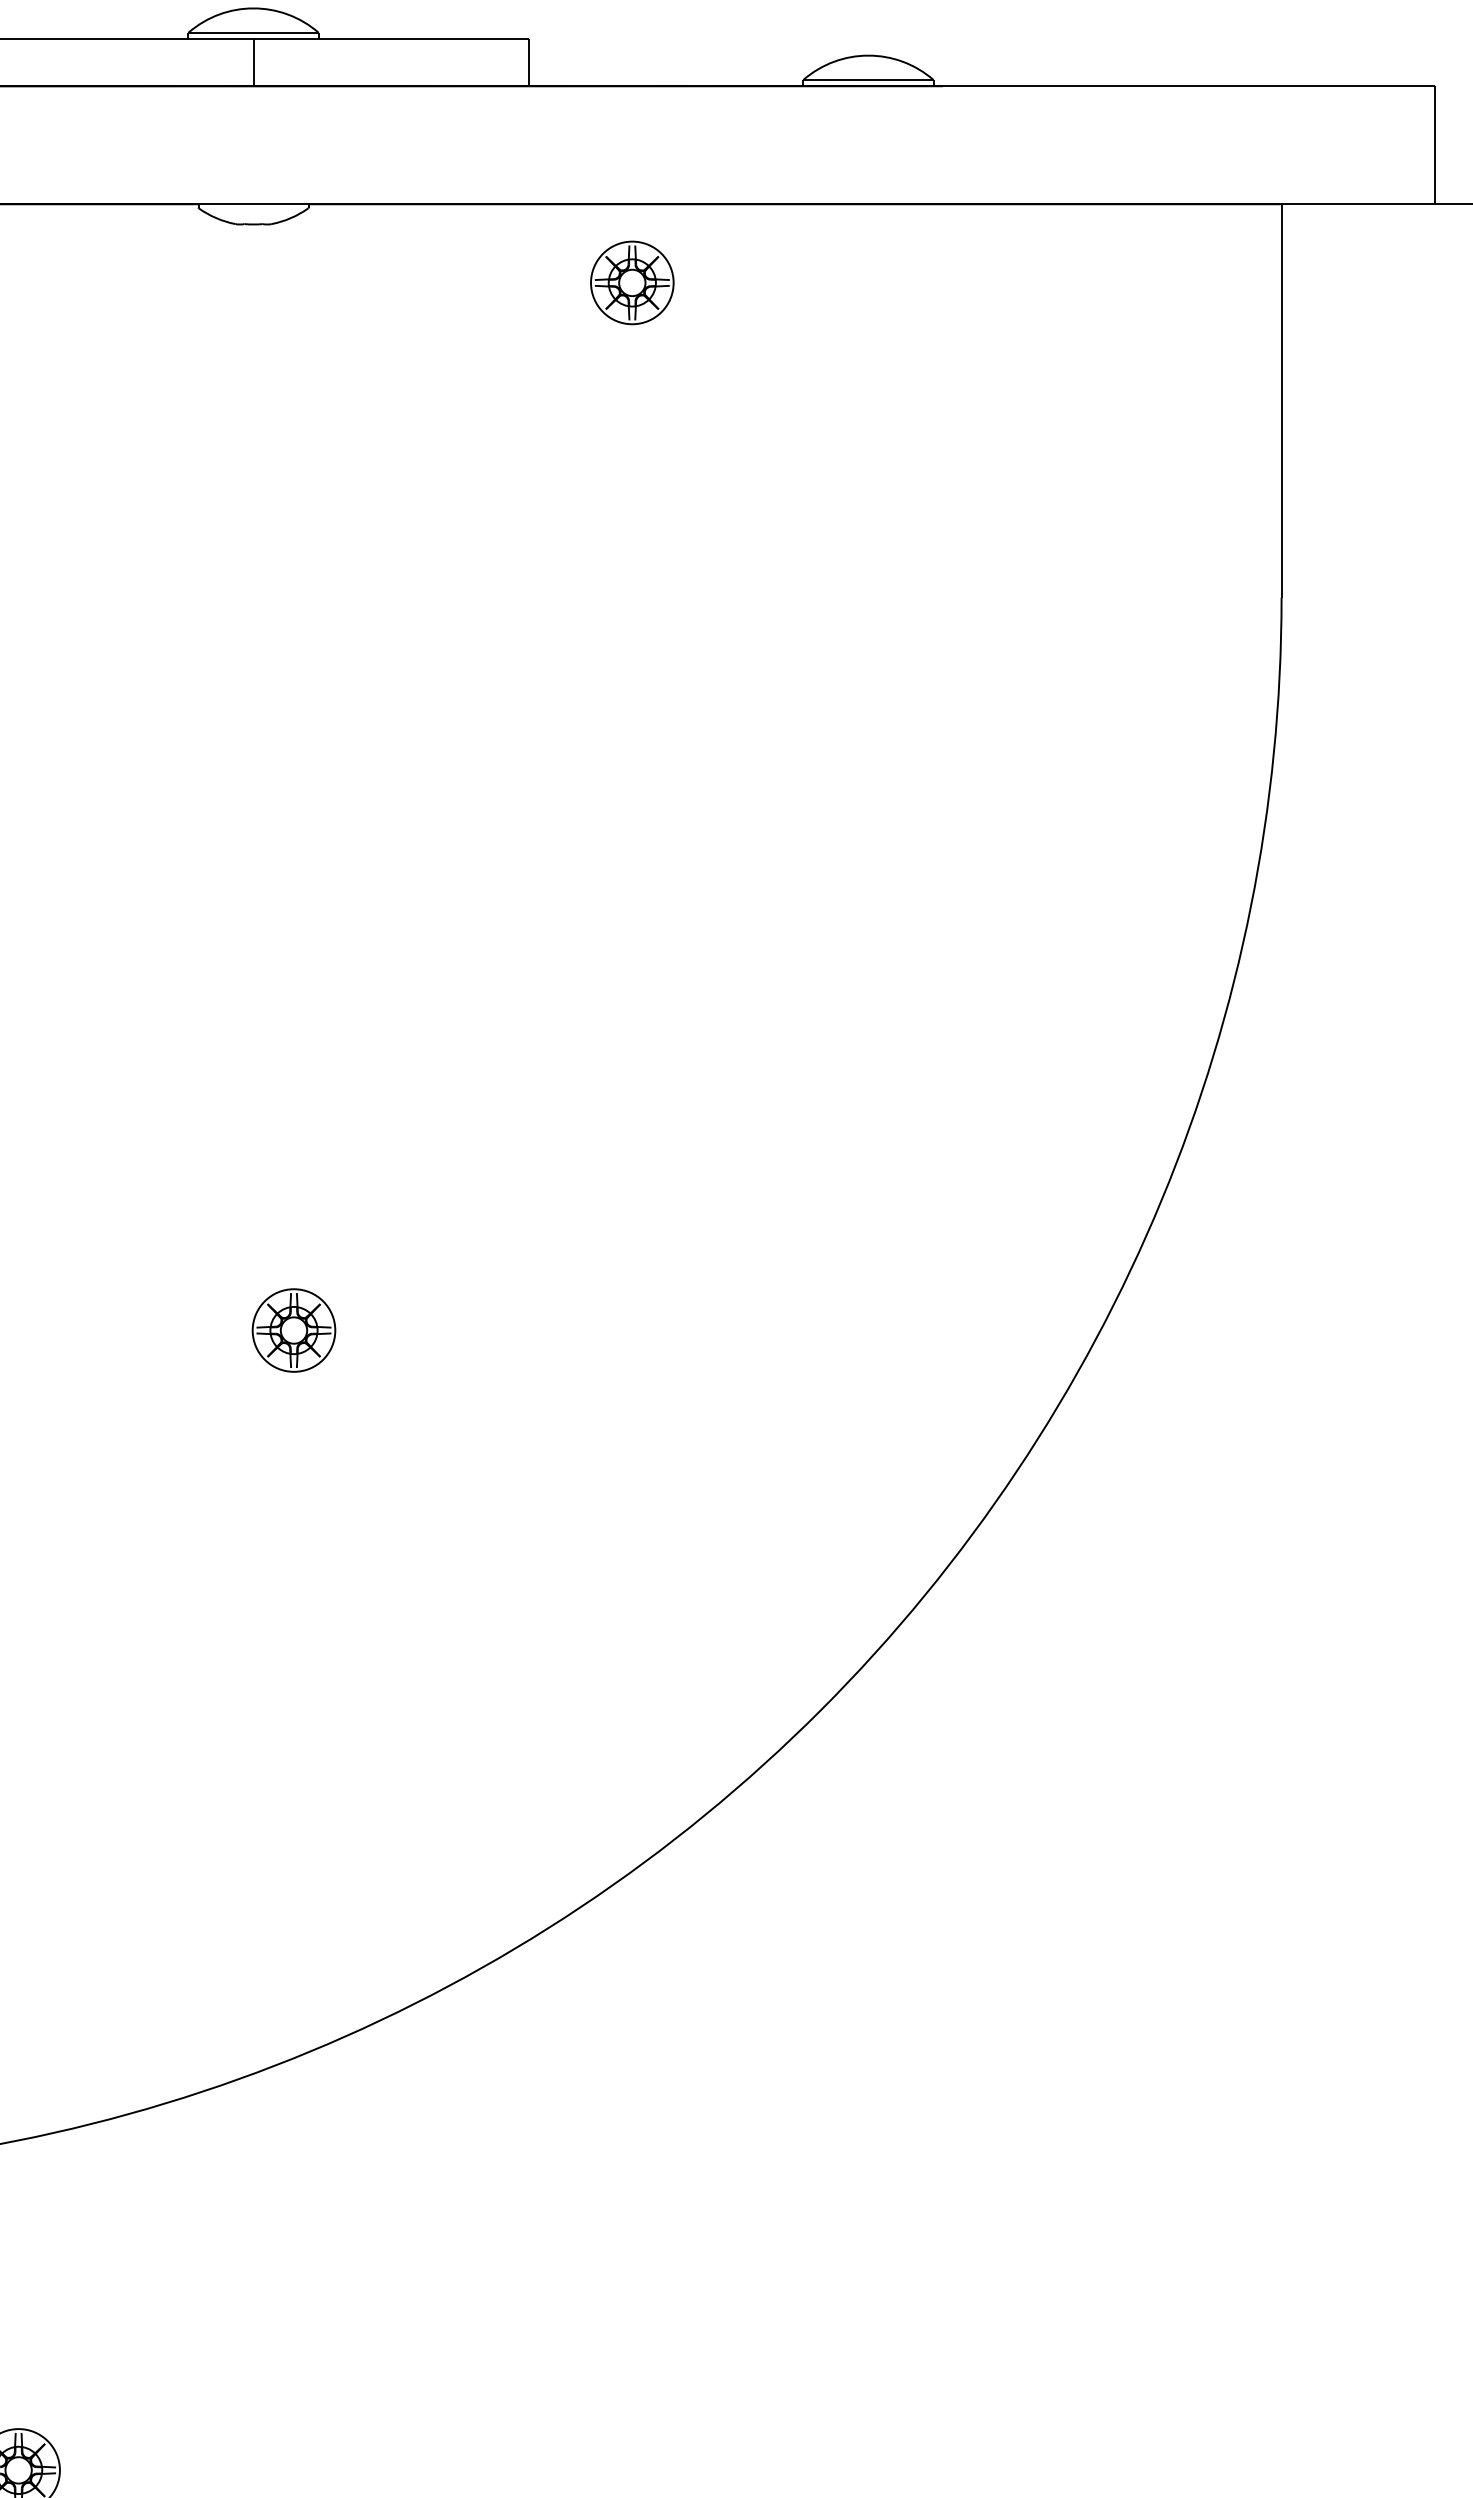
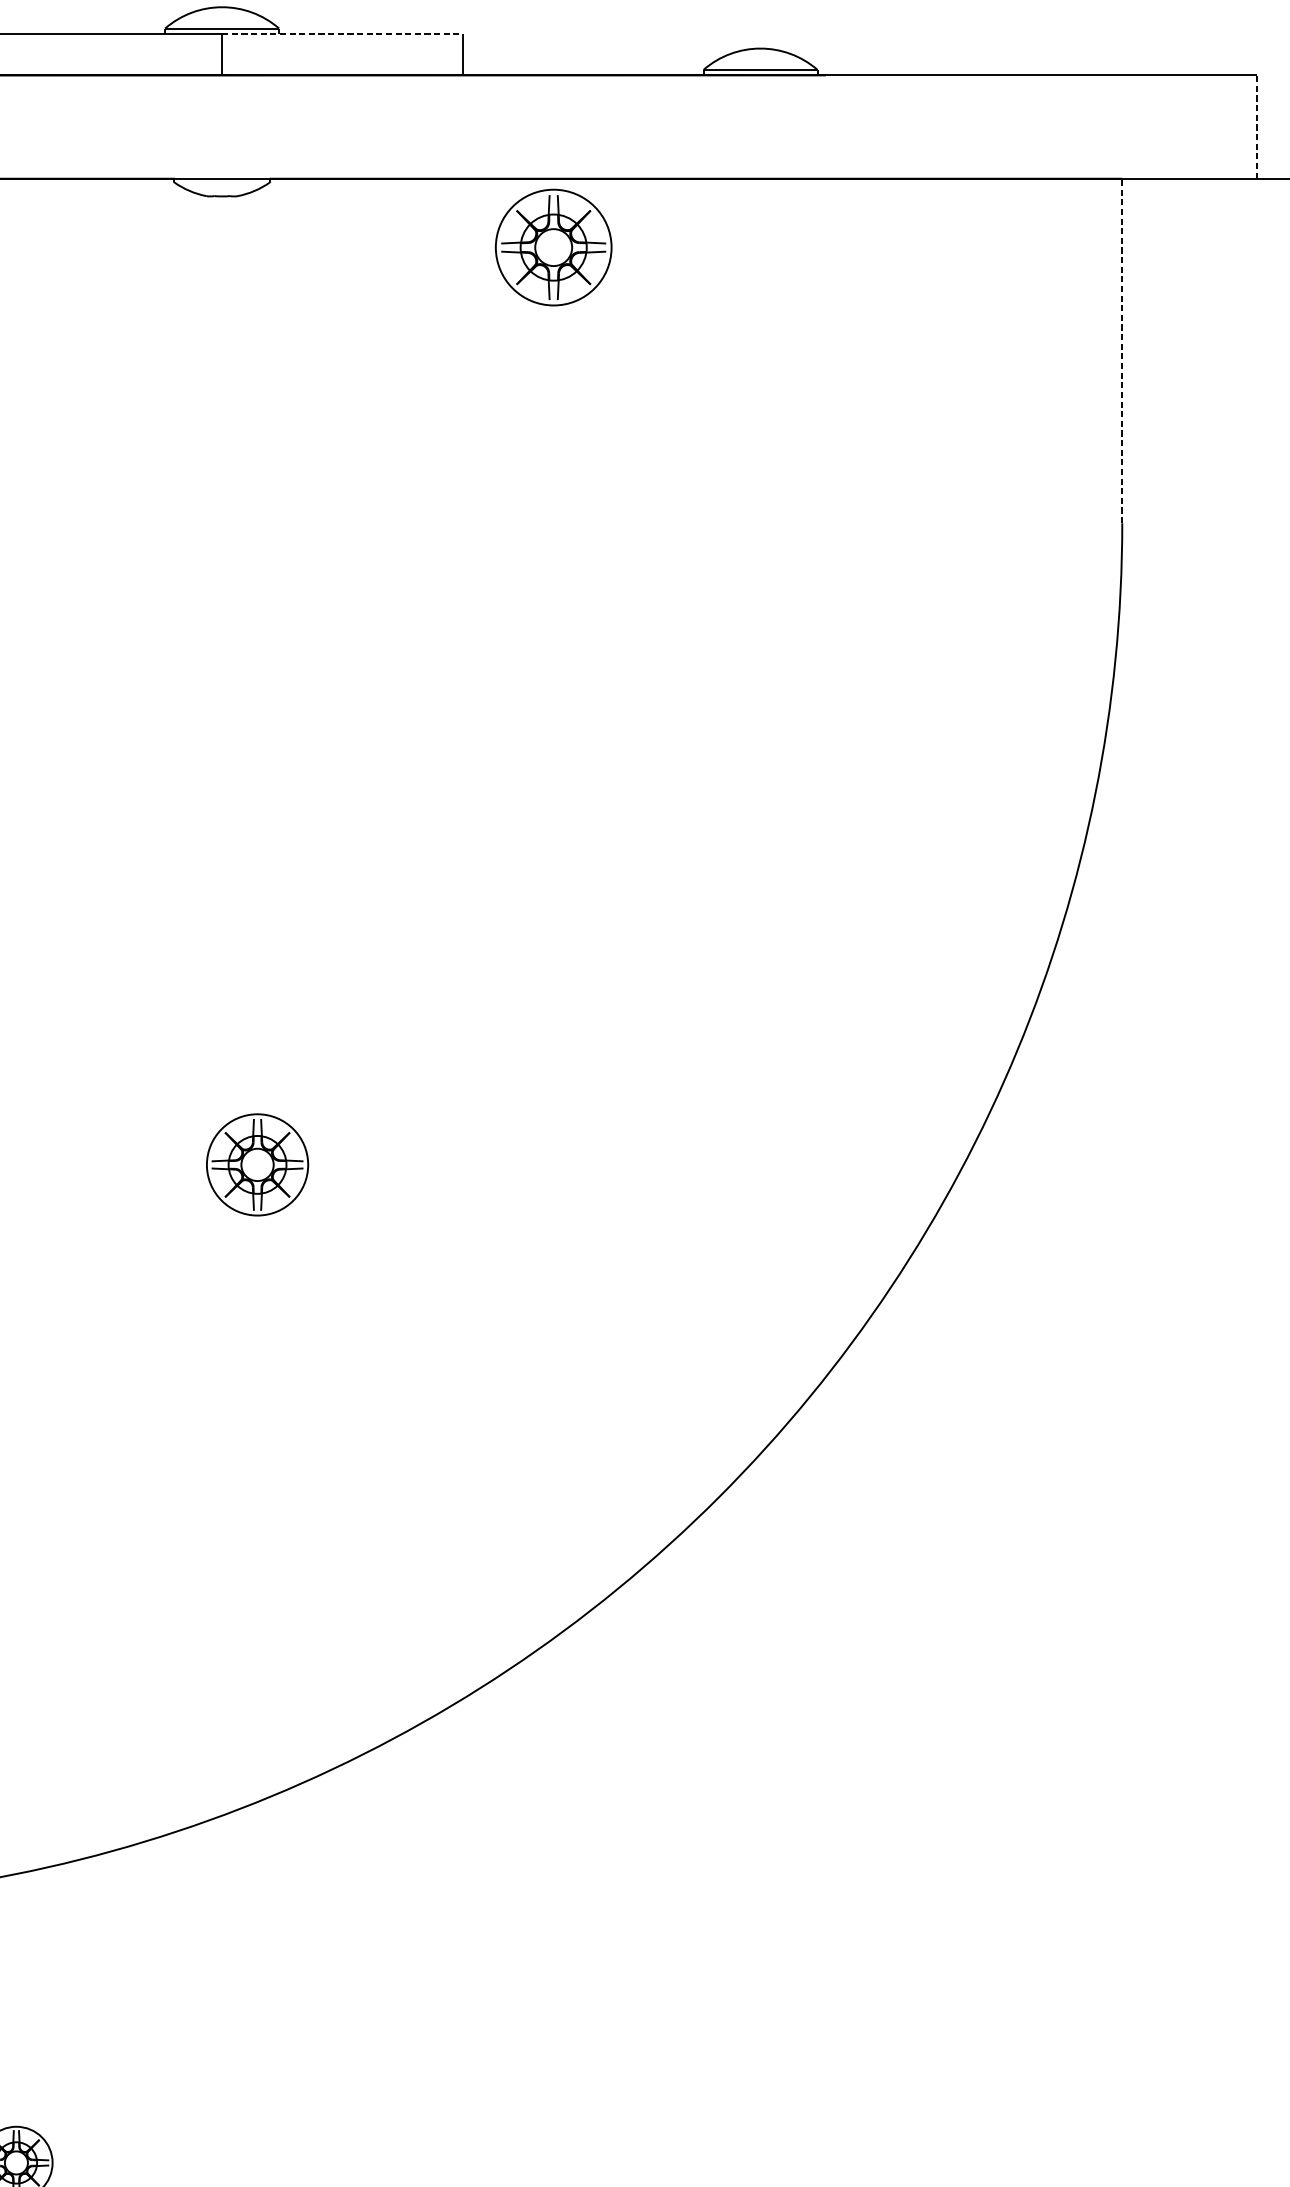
line: (391, 38) -> (342, 33), solid -> dashed
line: (1435, 144) -> (1257, 126), solid -> dashed
part: (632, 282) -> (553, 247), size x1.6
line: (1281, 400) -> (1122, 350), solid -> dashed
part: (293, 1330) -> (257, 1164), size x1.4

